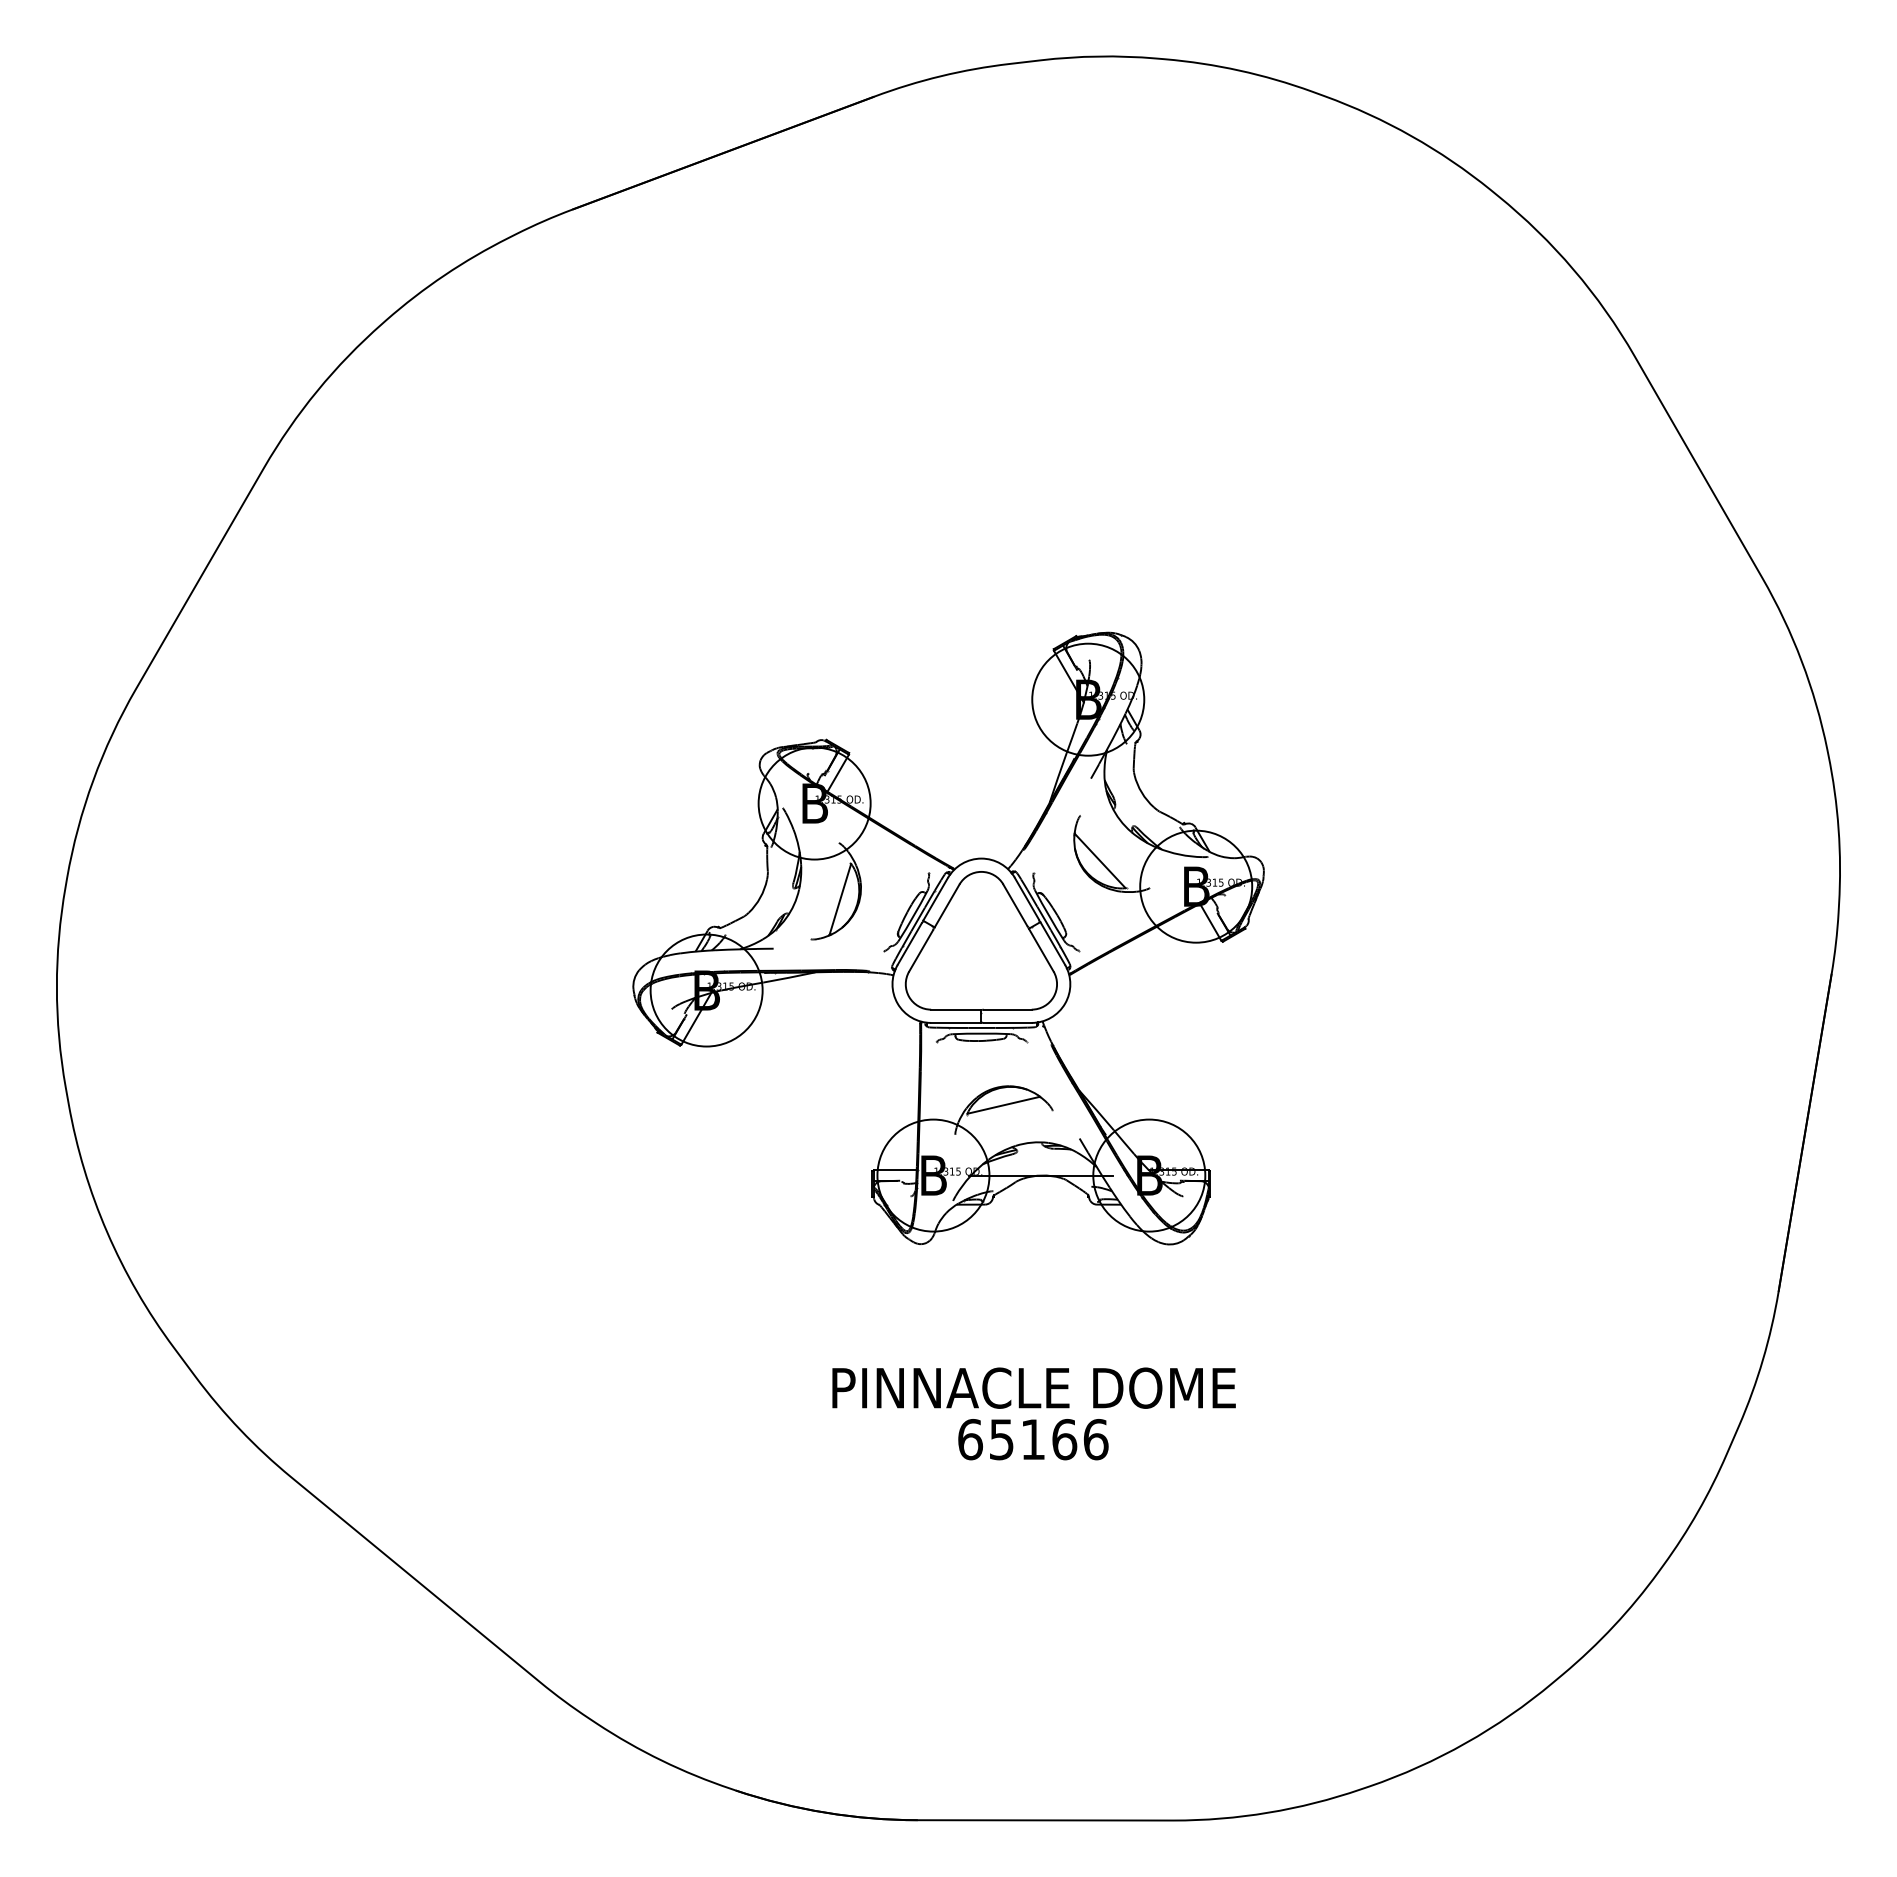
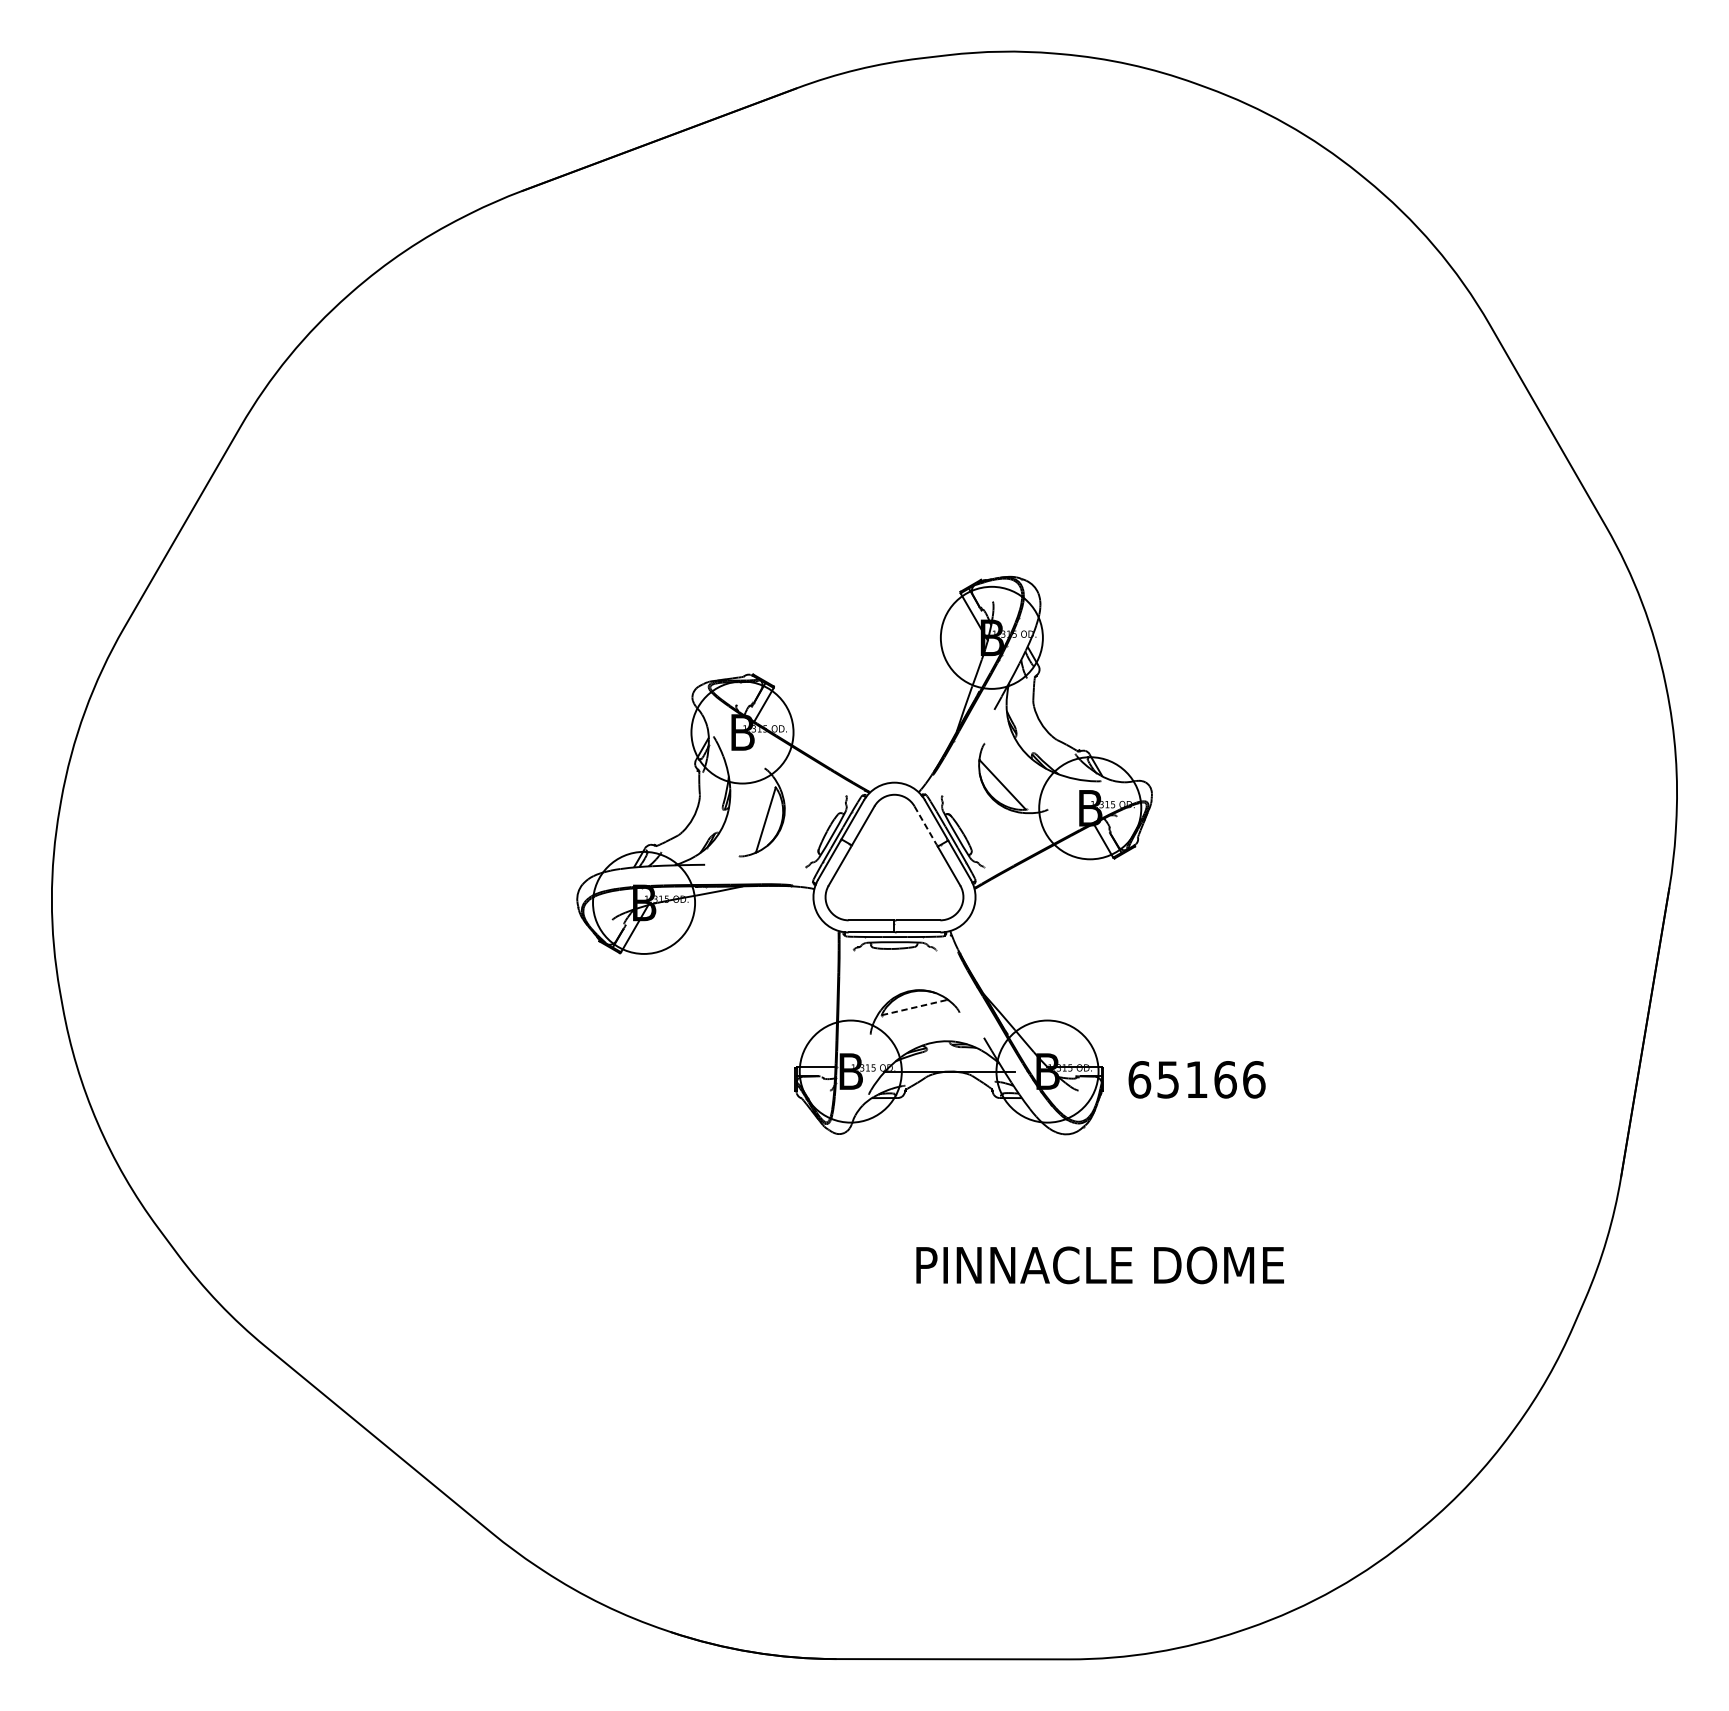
line: (1015, 905) -> (925, 825), solid -> dashed
line: (1004, 1105) -> (915, 1007), solid -> dashed
text: (1033, 1387) -> (1099, 1264), moved
text: (1033, 1439) -> (1197, 1079), moved

